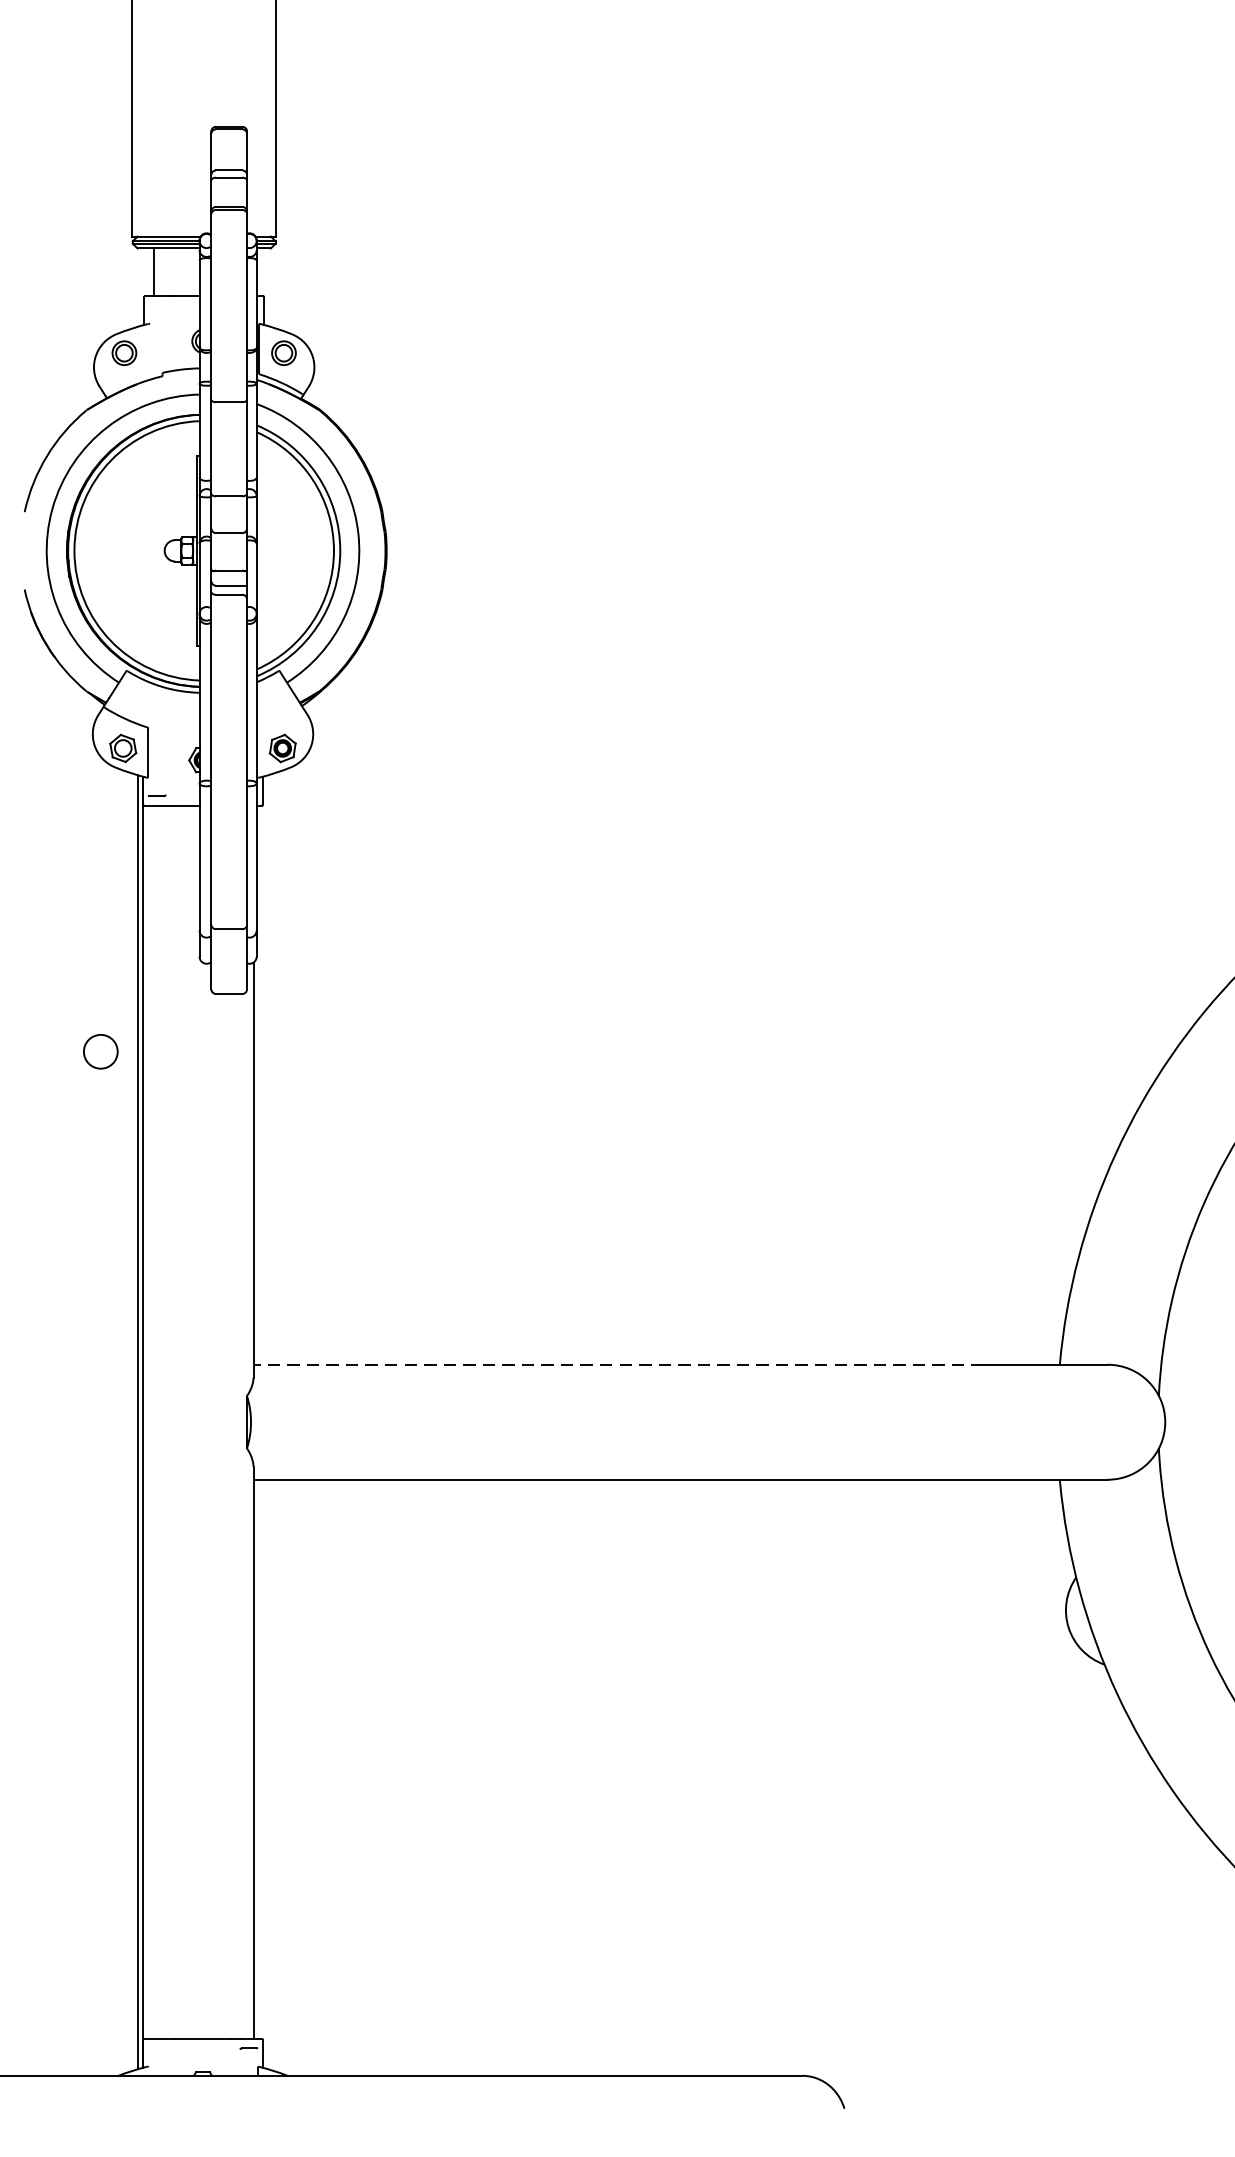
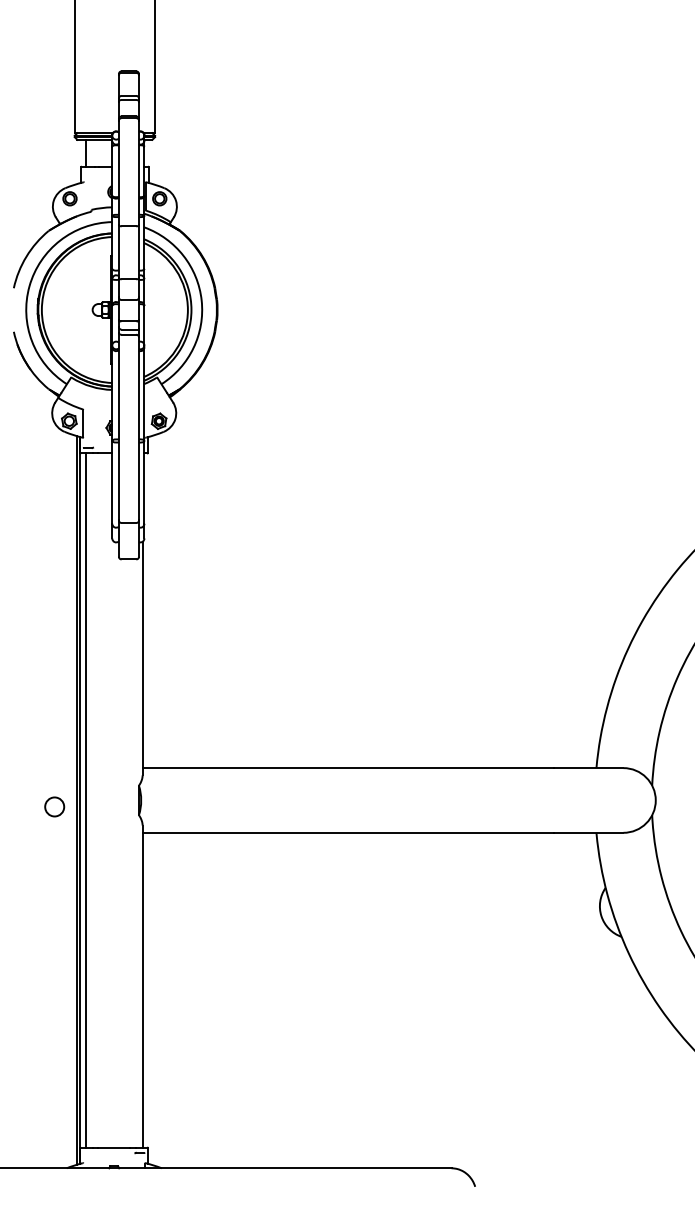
circle: (100, 1050) -> (54, 806), moved
line: (619, 1365) -> (348, 768), dashed -> solid
line: (151, 1422) -> (85, 800), added

